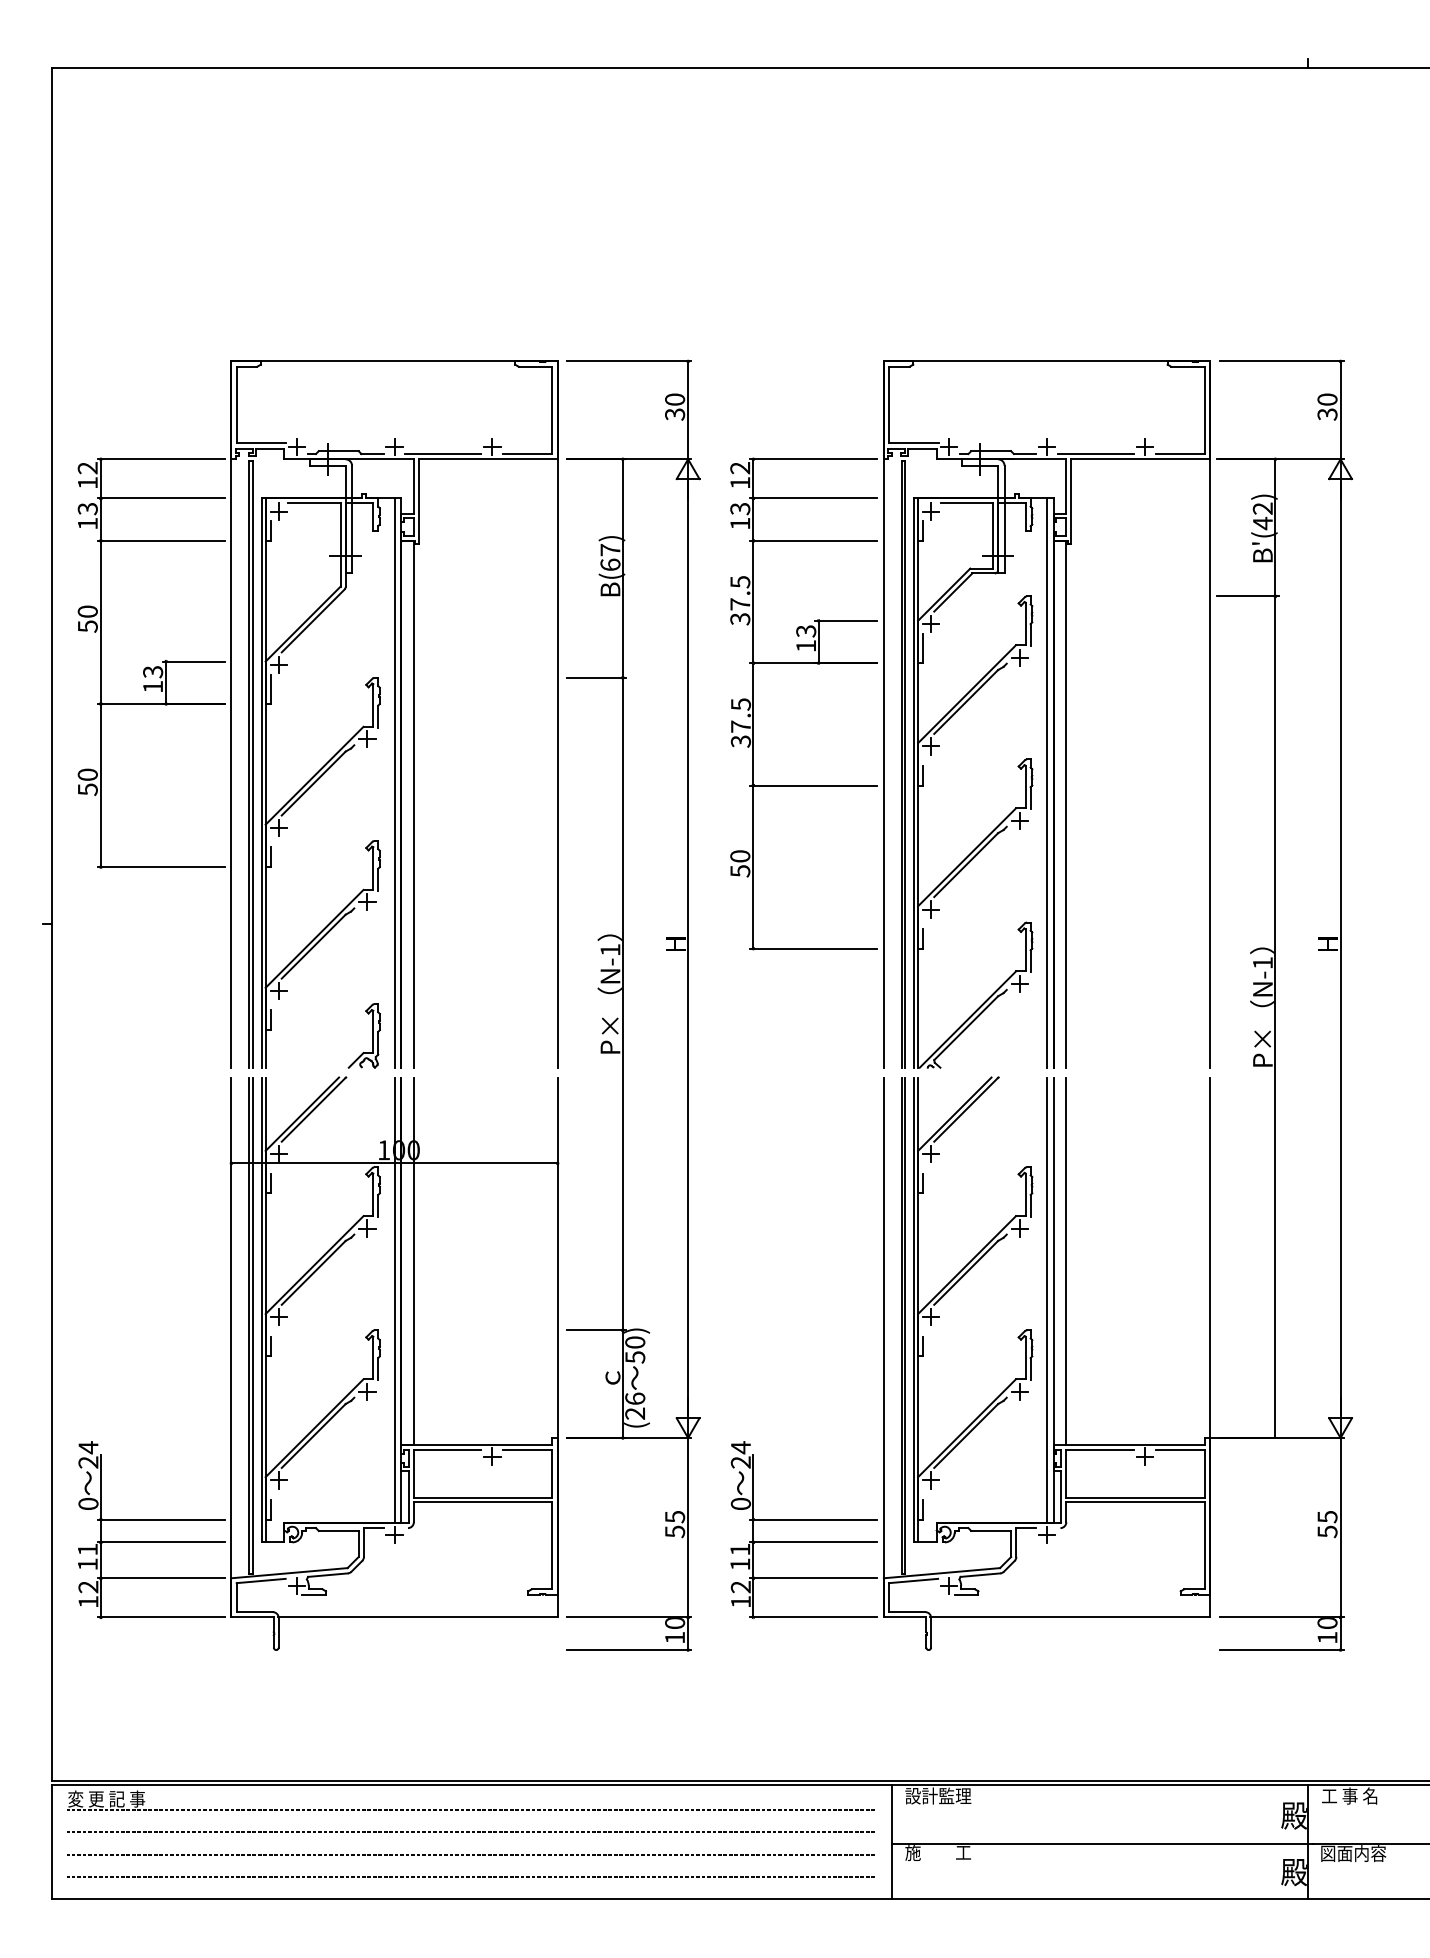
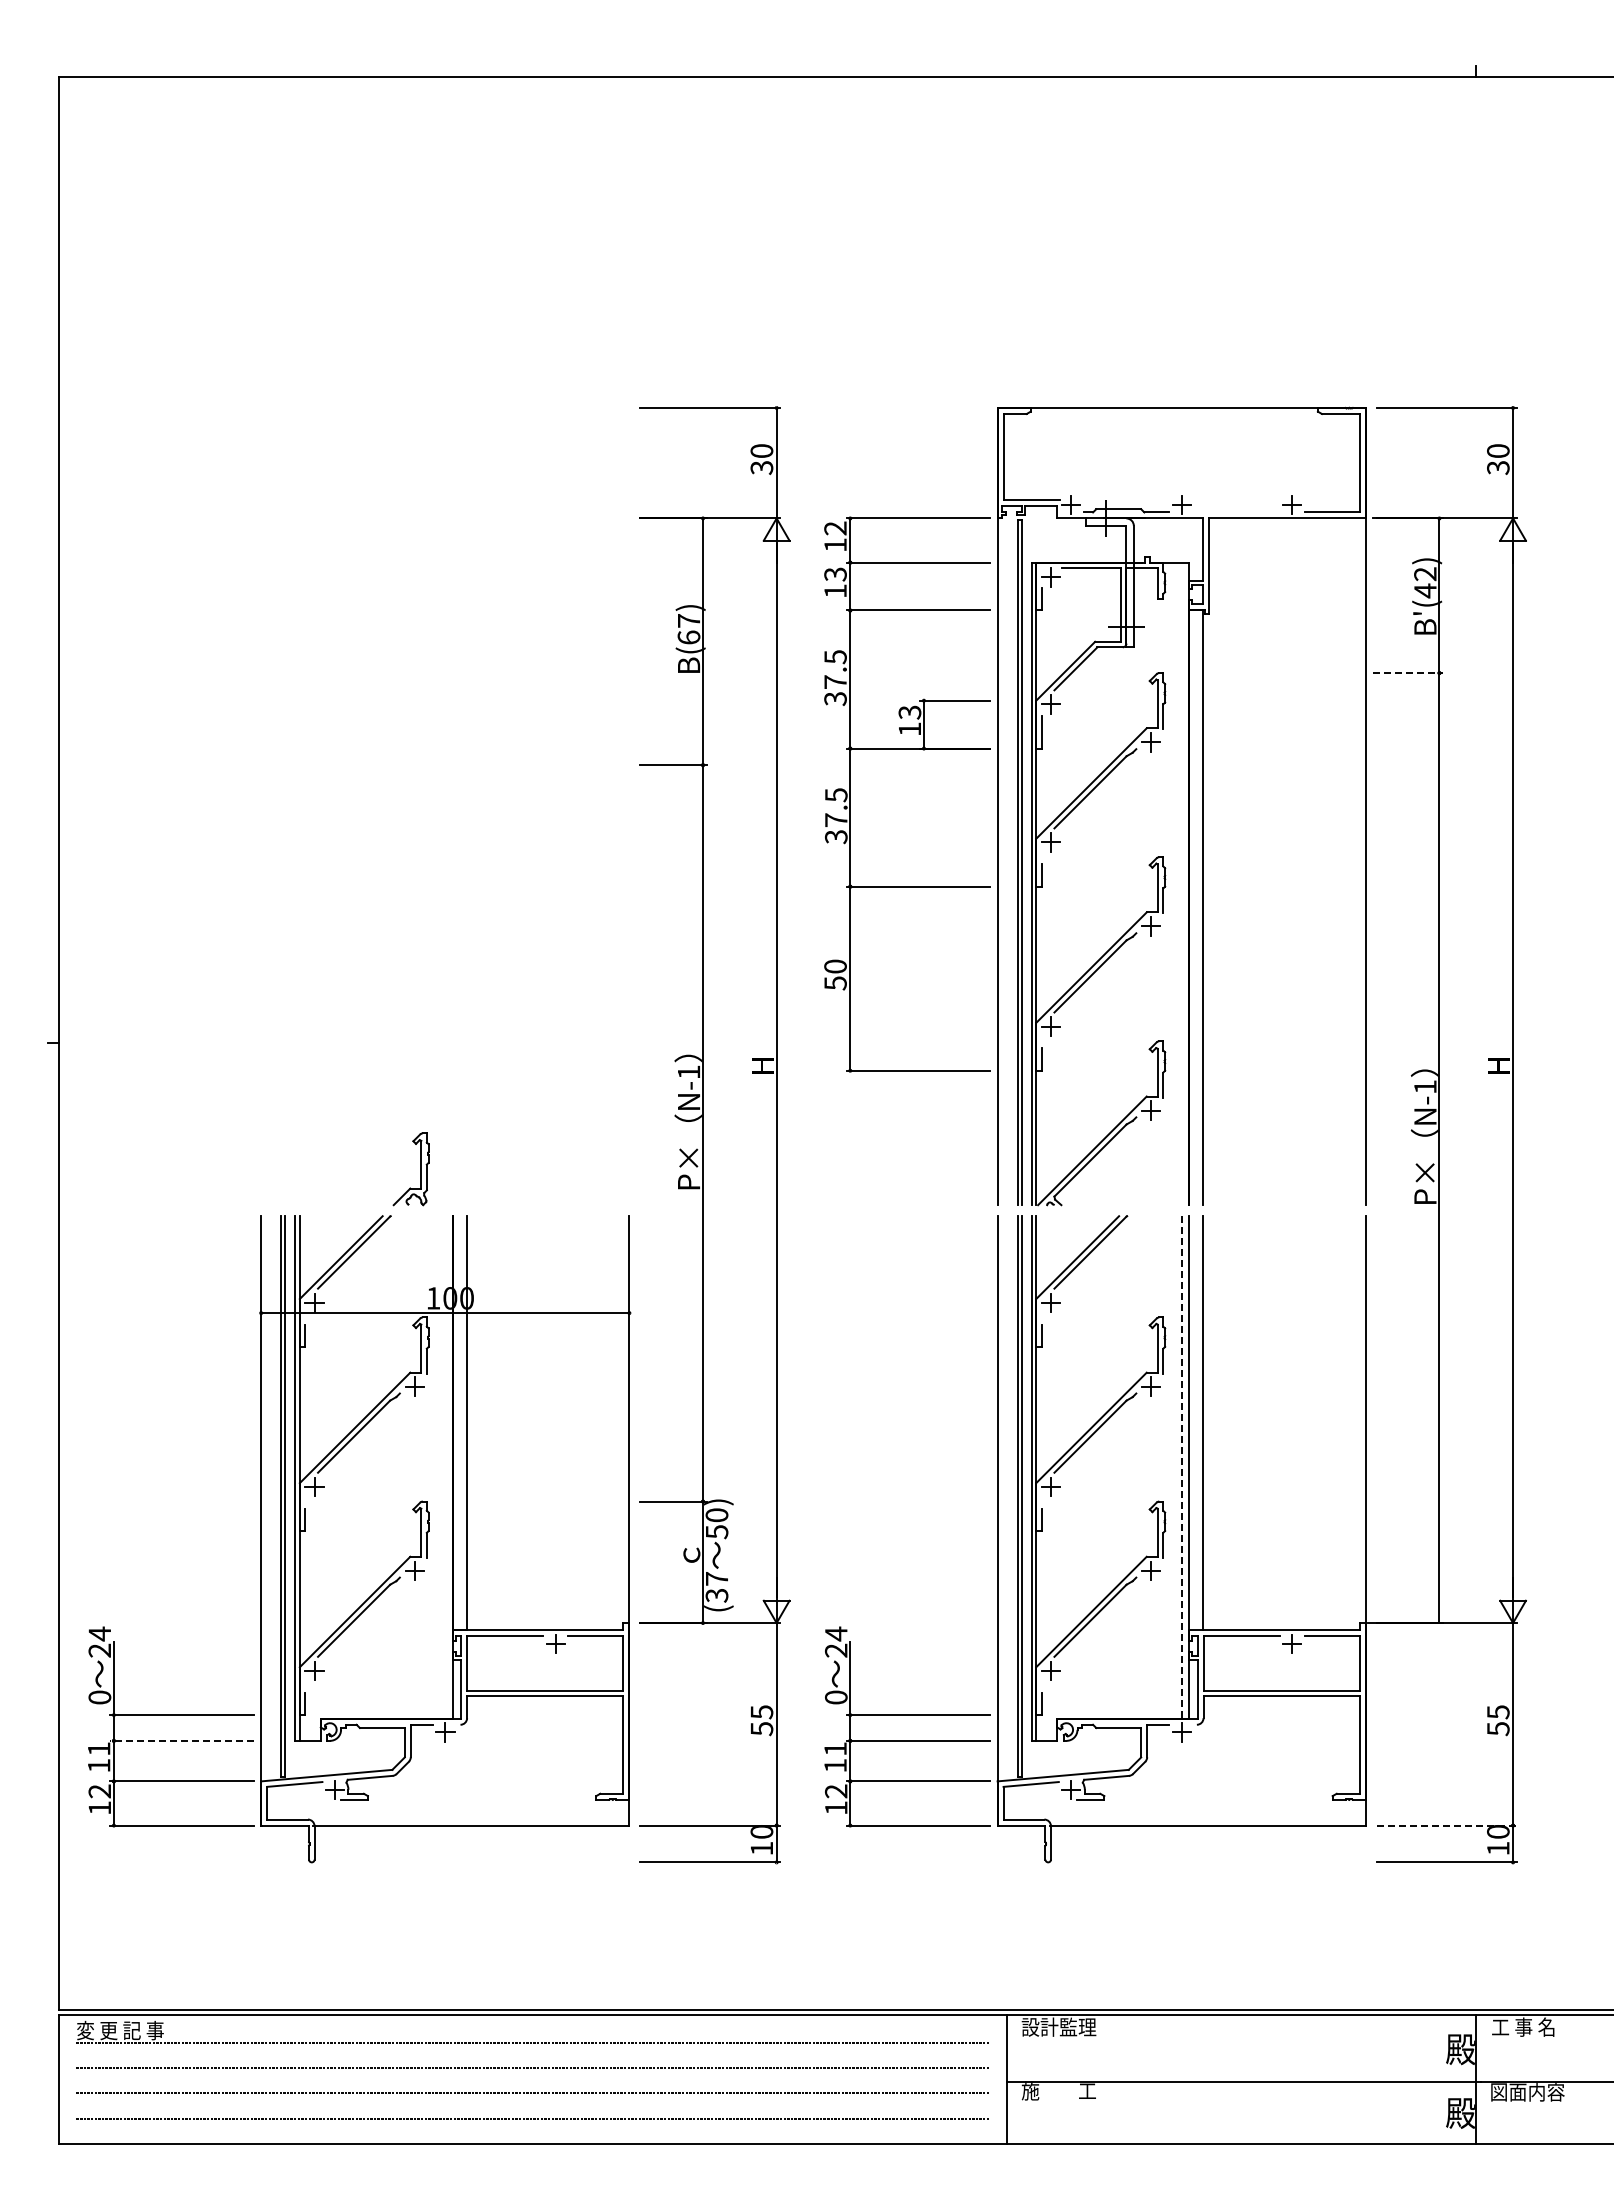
line: (1095, 454) -> (1236, 512), removed
line: (1247, 596) -> (1408, 673), solid -> dashed
part: (346, 741) -> (391, 837), removed
line: (1046, 782) -> (1181, 883), removed
line: (394, 1300) -> (445, 1467), removed
line: (1046, 1300) -> (1181, 1467), solid -> dashed
text: (634, 1405) -> (716, 1586), (26 -> (37
line: (161, 1542) -> (182, 1740), solid -> dashed
line: (1281, 1617) -> (1446, 1825), solid -> dashed

